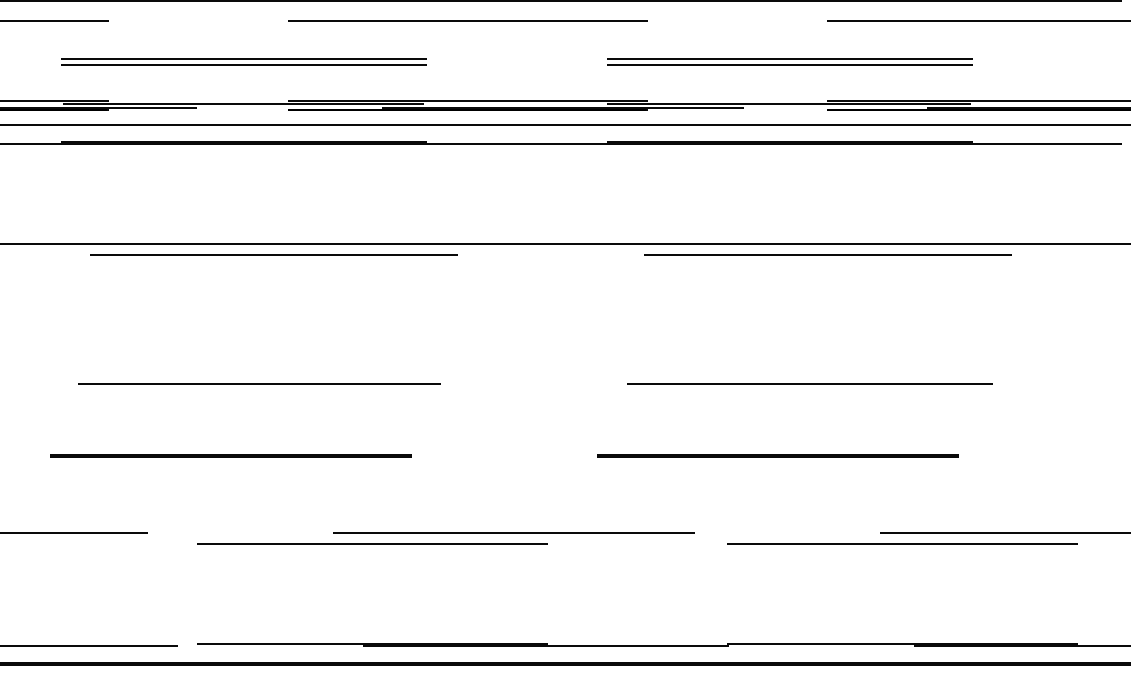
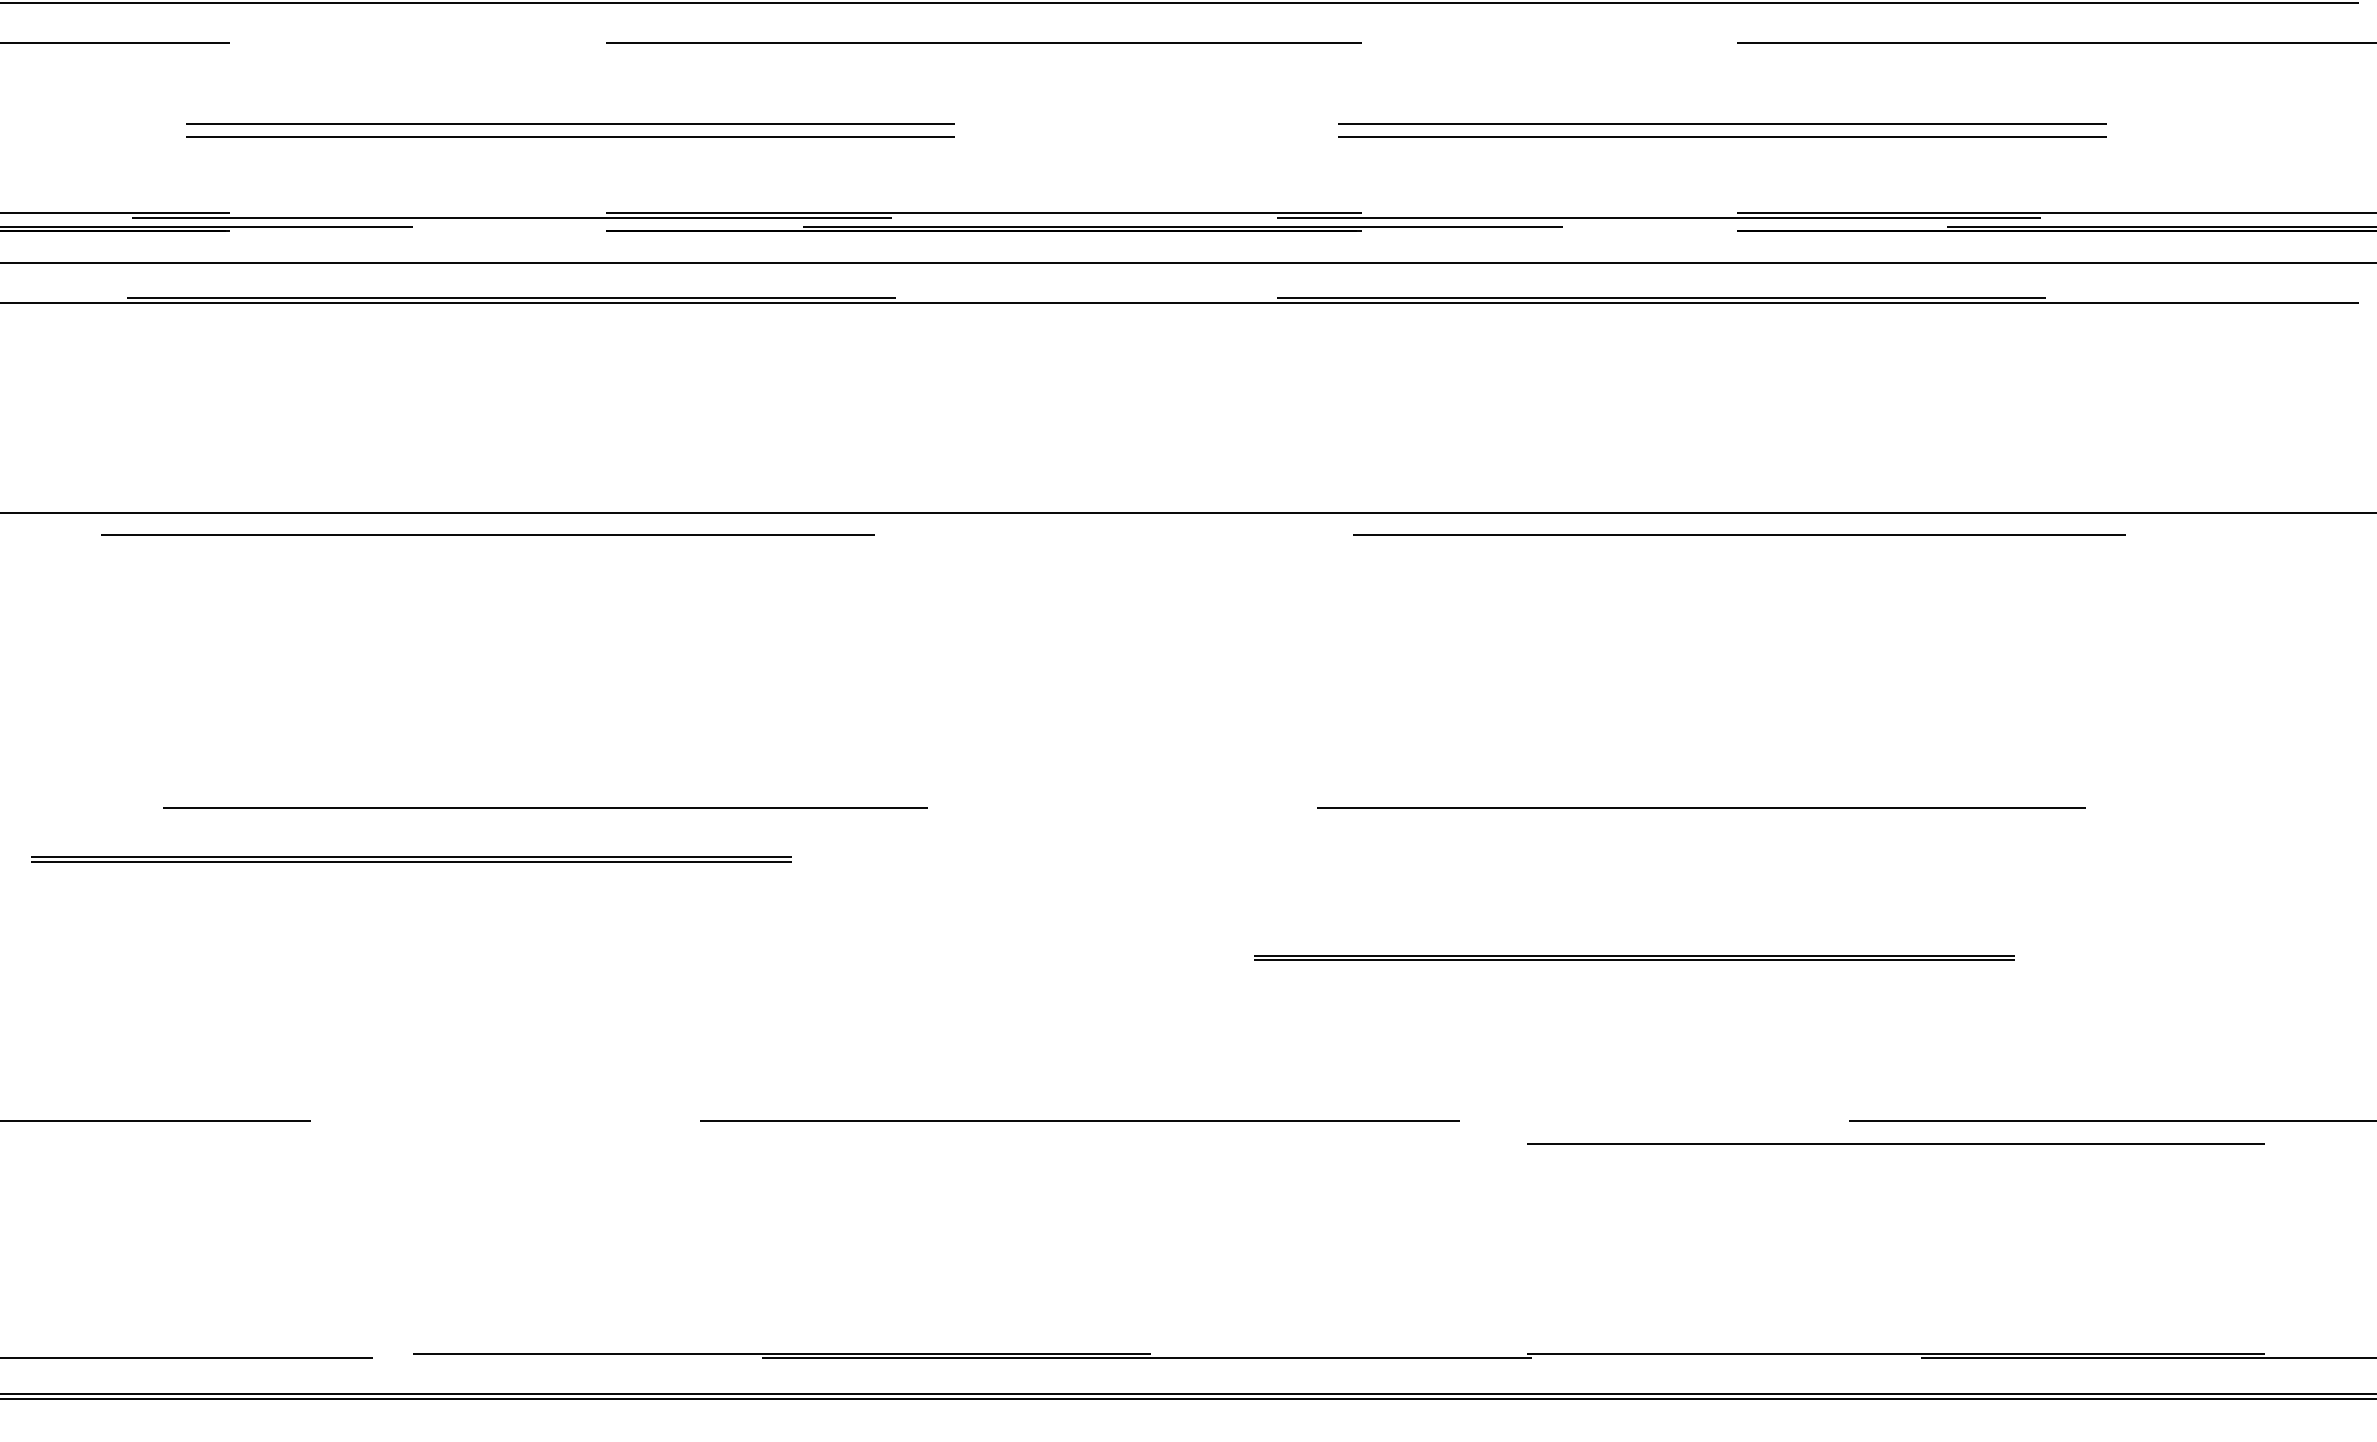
part: (243, 61) -> (570, 129), moved
part: (789, 61) -> (1720, 129), moved
line: (273, 254) -> (486, 534), moved
line: (230, 455) -> (410, 858), moved
line: (372, 543) -> (782, 1142), removed

